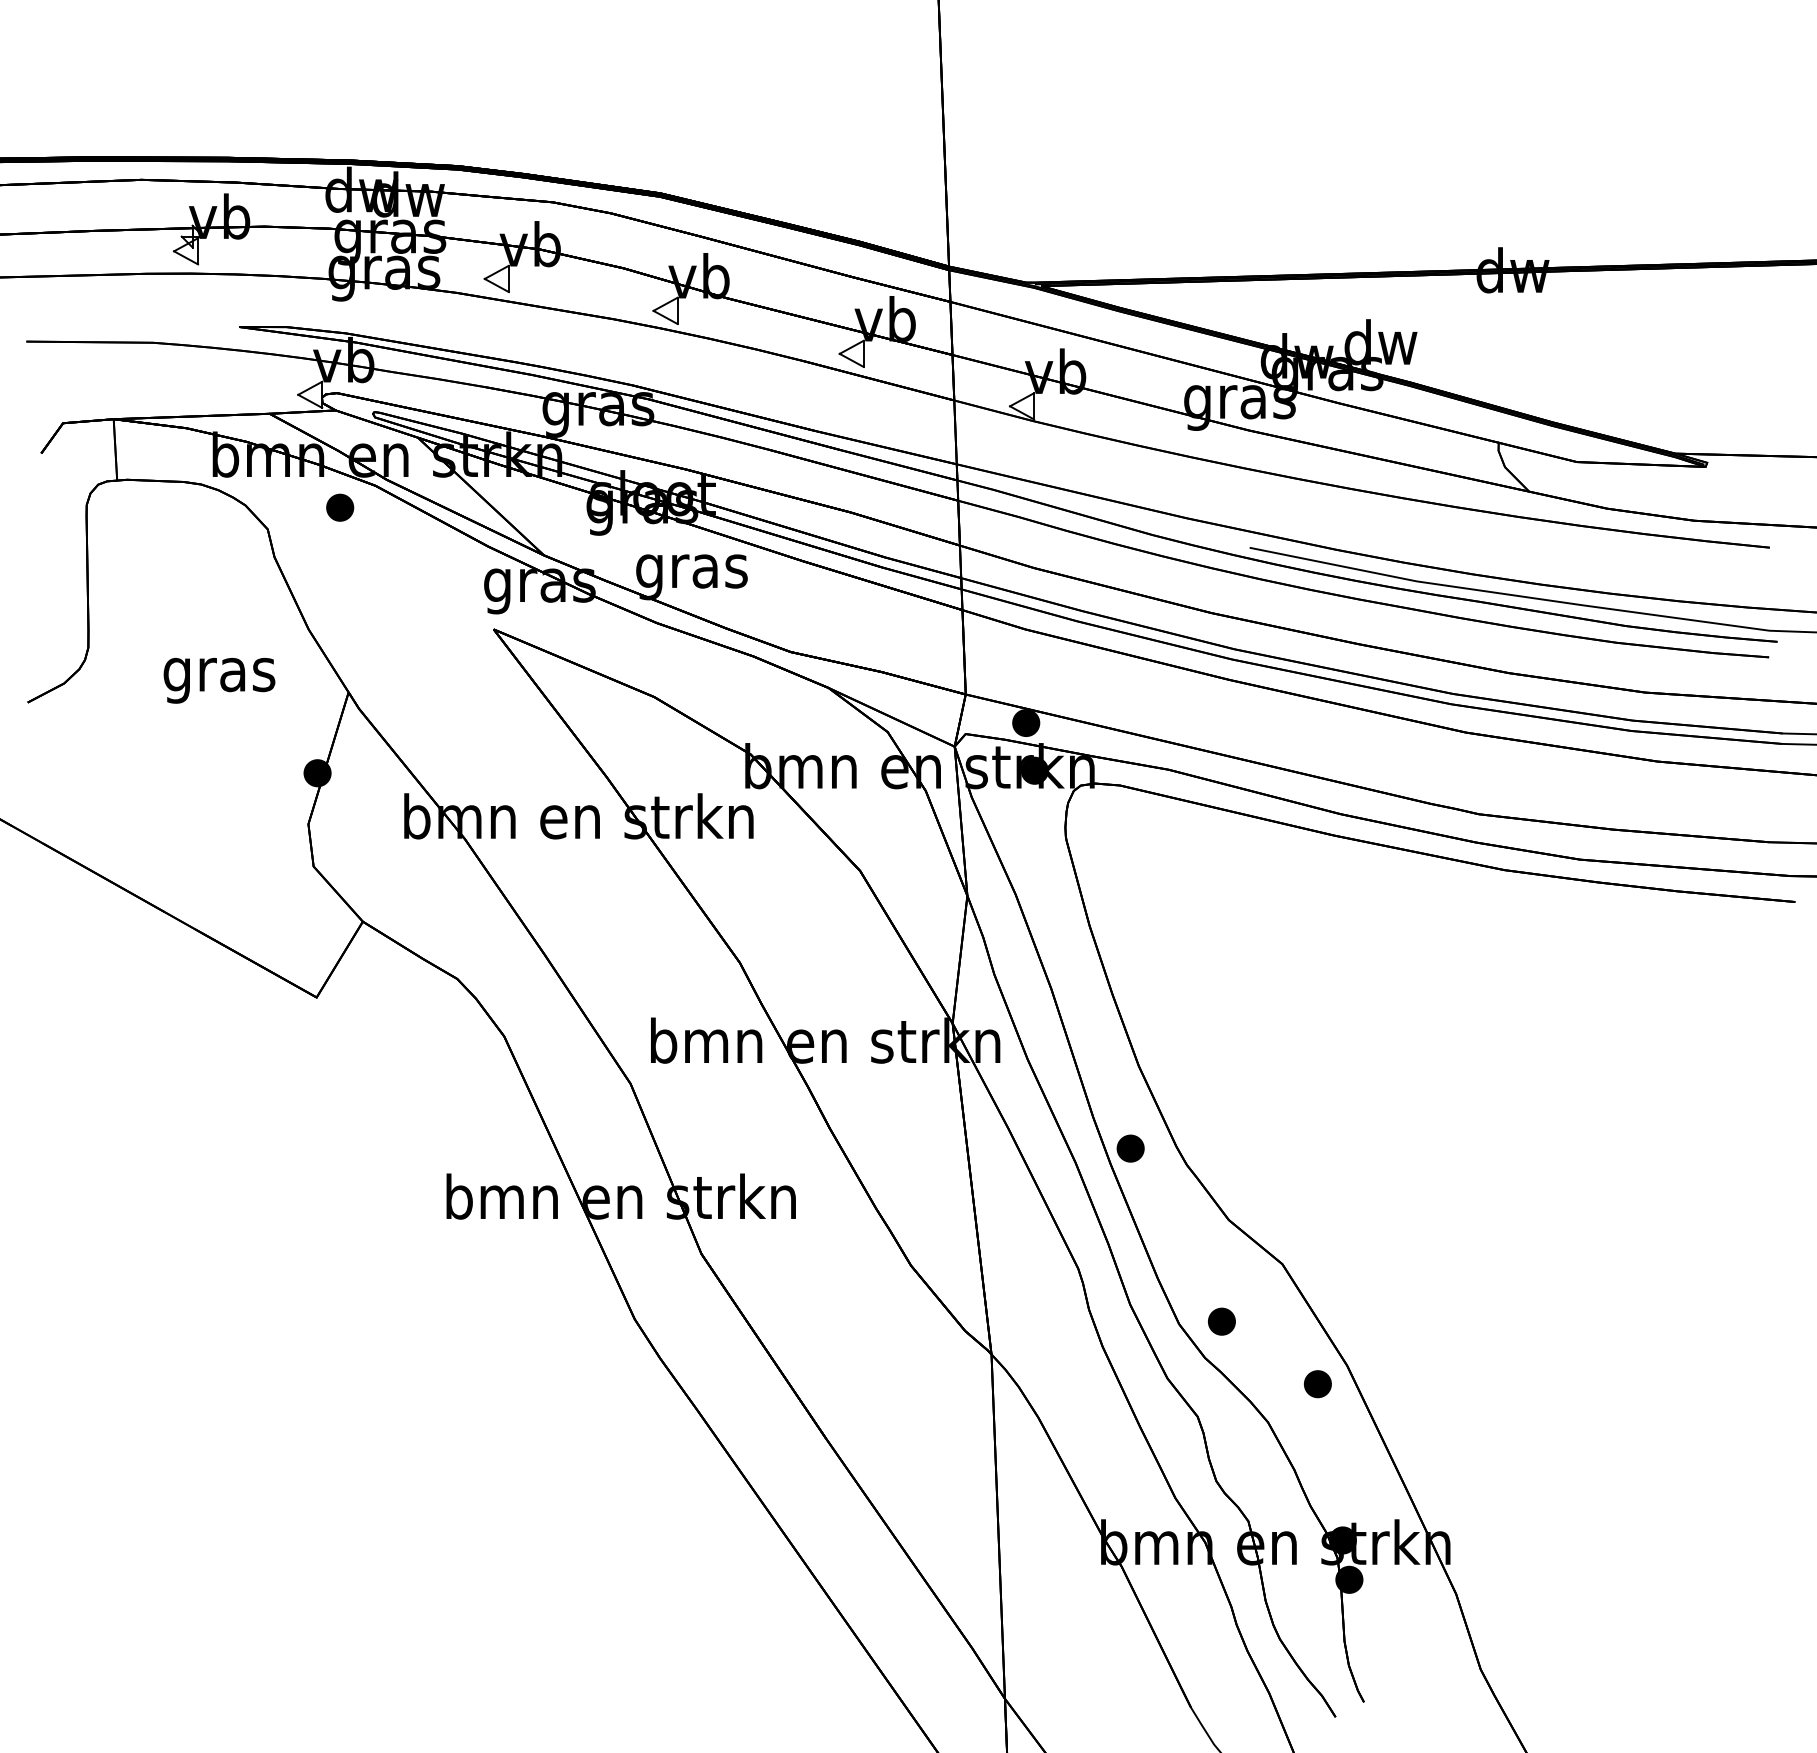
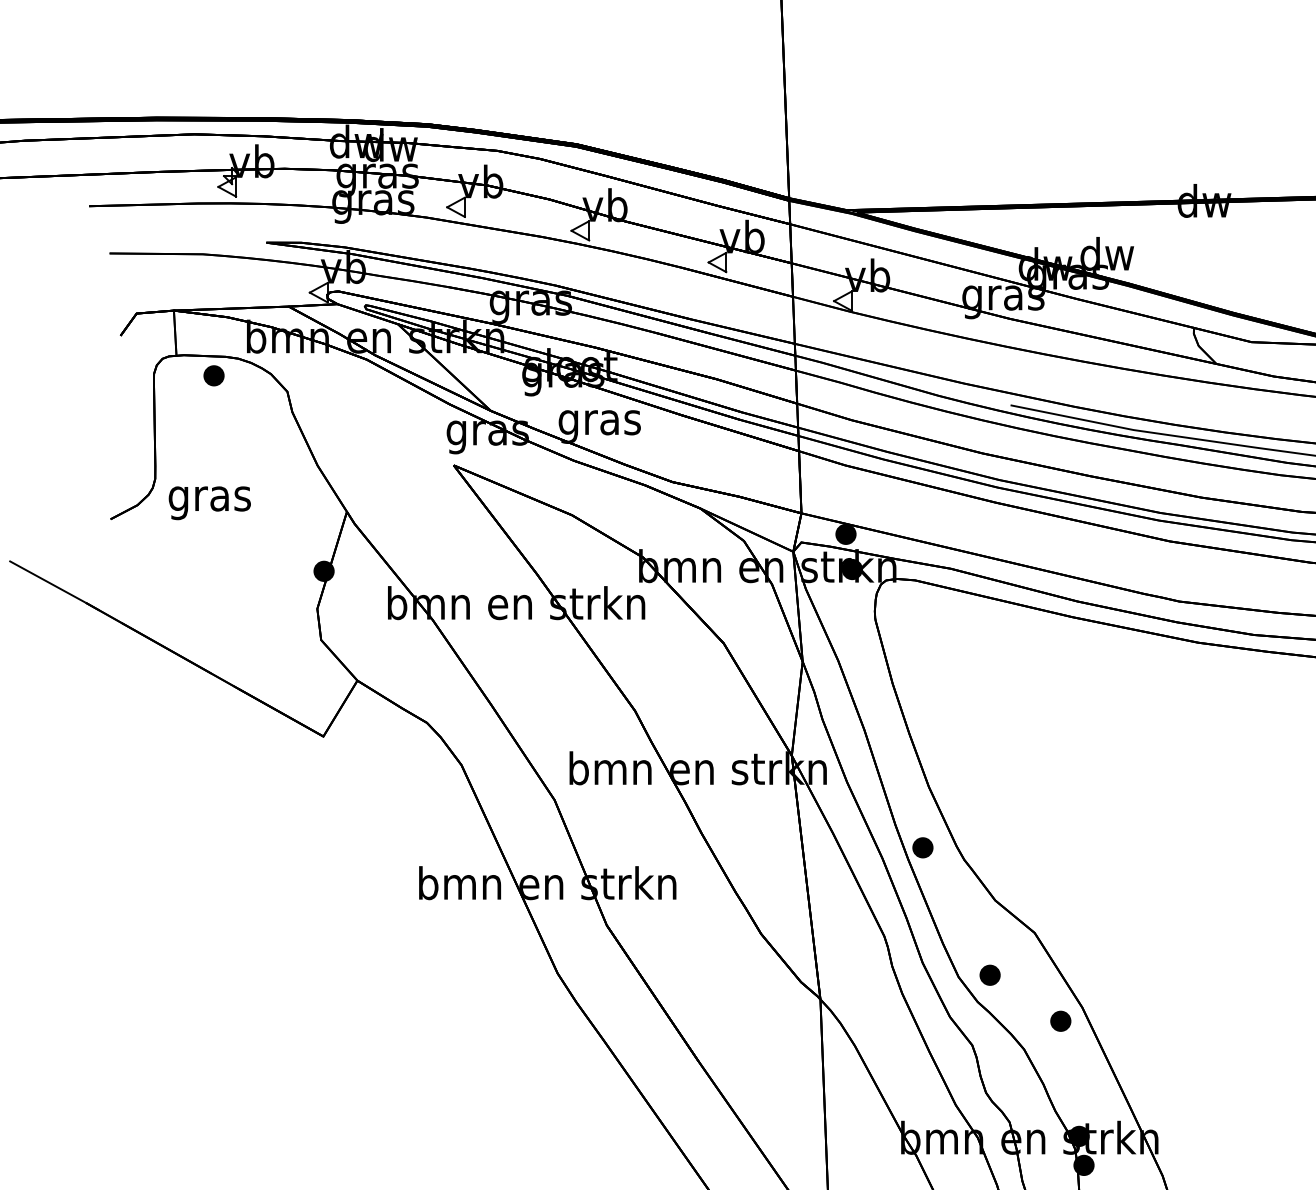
part: (340, 507) -> (214, 375), moved
text: (219, 680) -> (209, 503), moved

